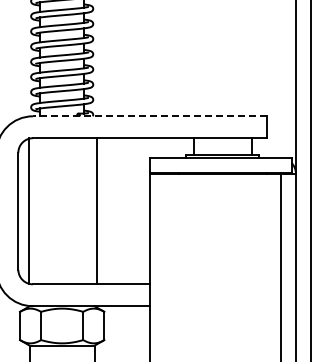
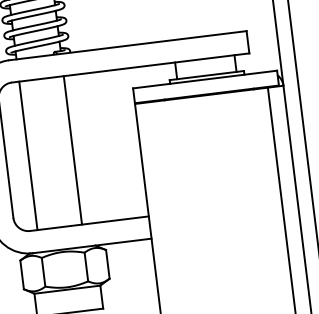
line: (149, 116) -> (127, 45), dashed -> solid
line: (29, 211) -> (28, 156), moved
line: (97, 211) -> (73, 150), moved

